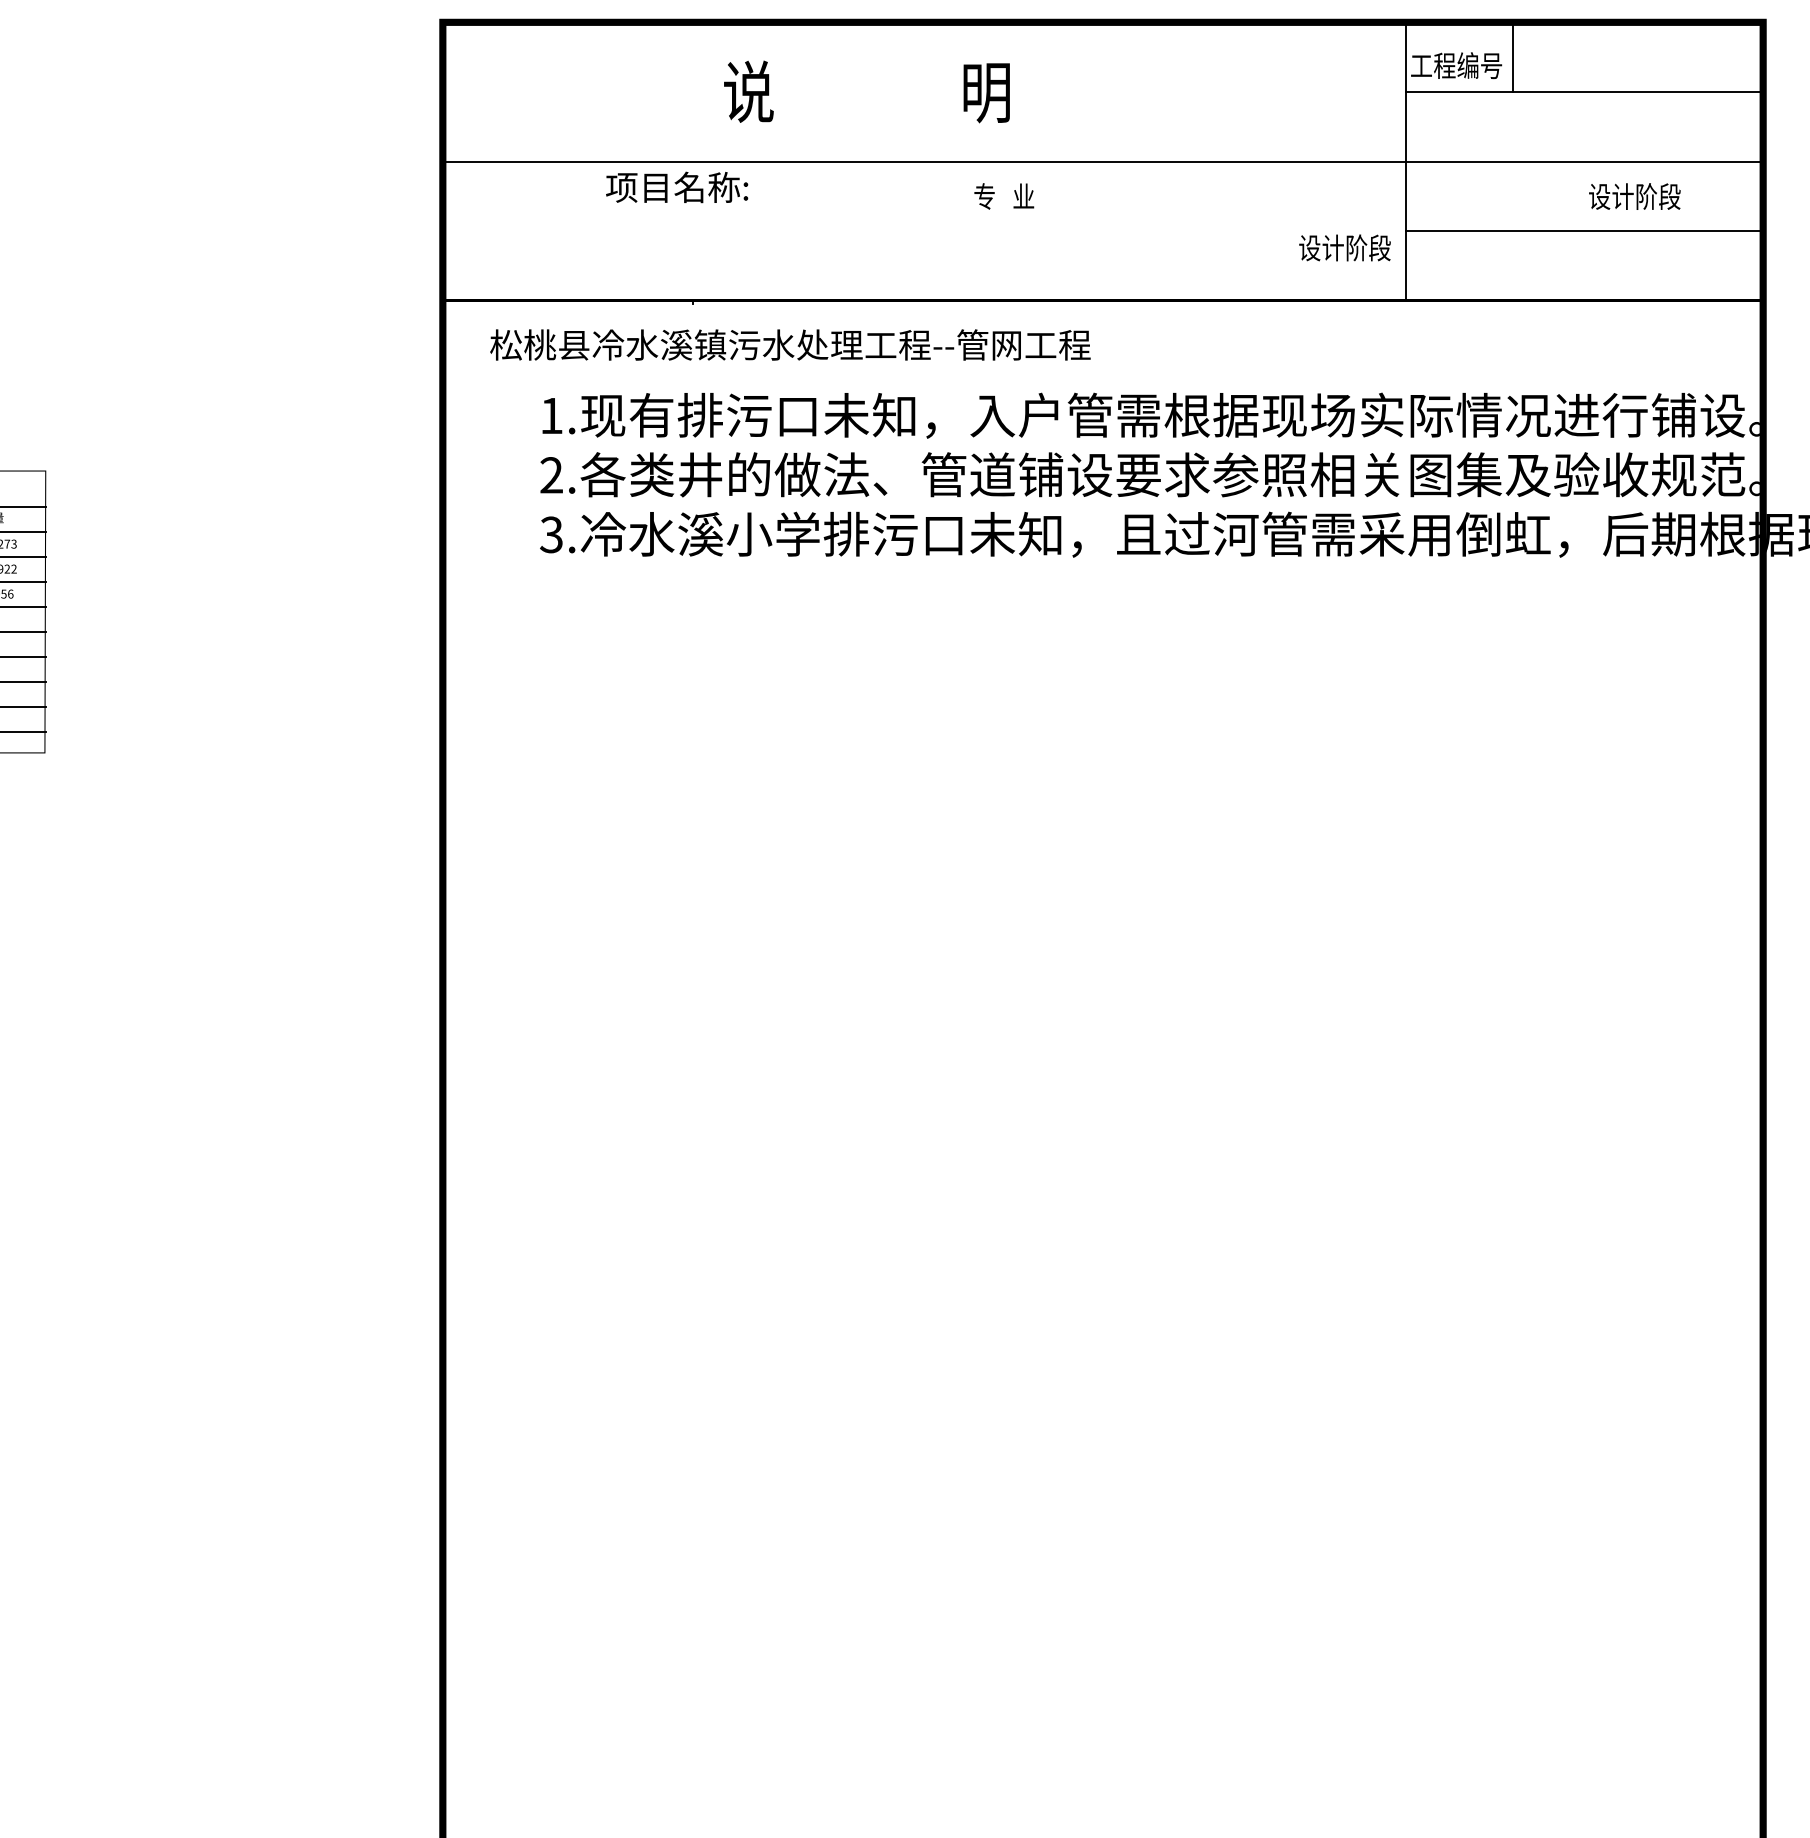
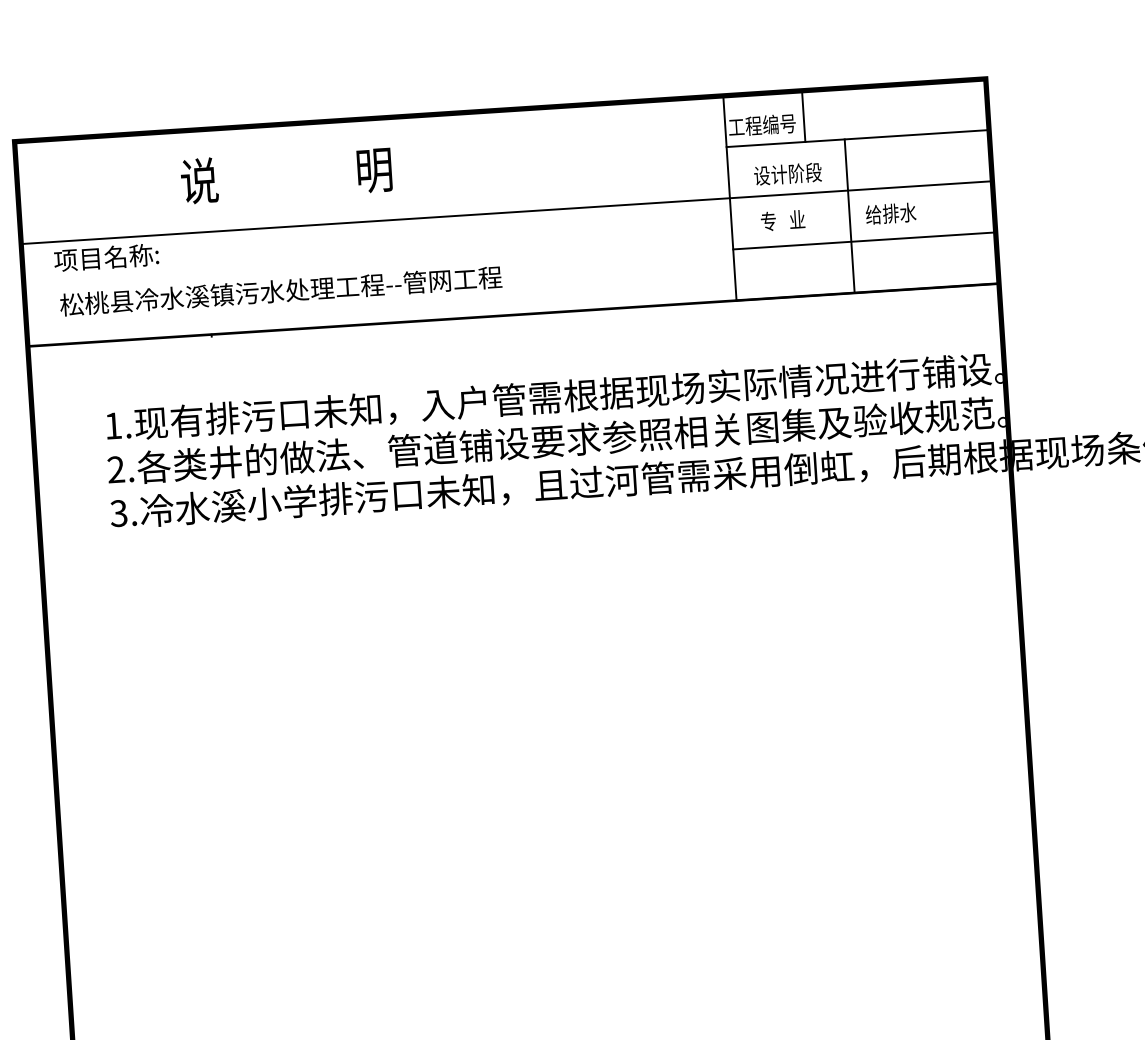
text: (866, 91) -> (286, 175), moved
text: (677, 187) -> (106, 257), moved
line: (1566, 195) -> (849, 215), added
text: (1004, 196) -> (783, 220), moved
text: (1634, 196) -> (899, 213), 设计阶段 -> 给排水
text: (1344, 247) -> (787, 173), moved
text: (790, 344) -> (281, 290), moved

